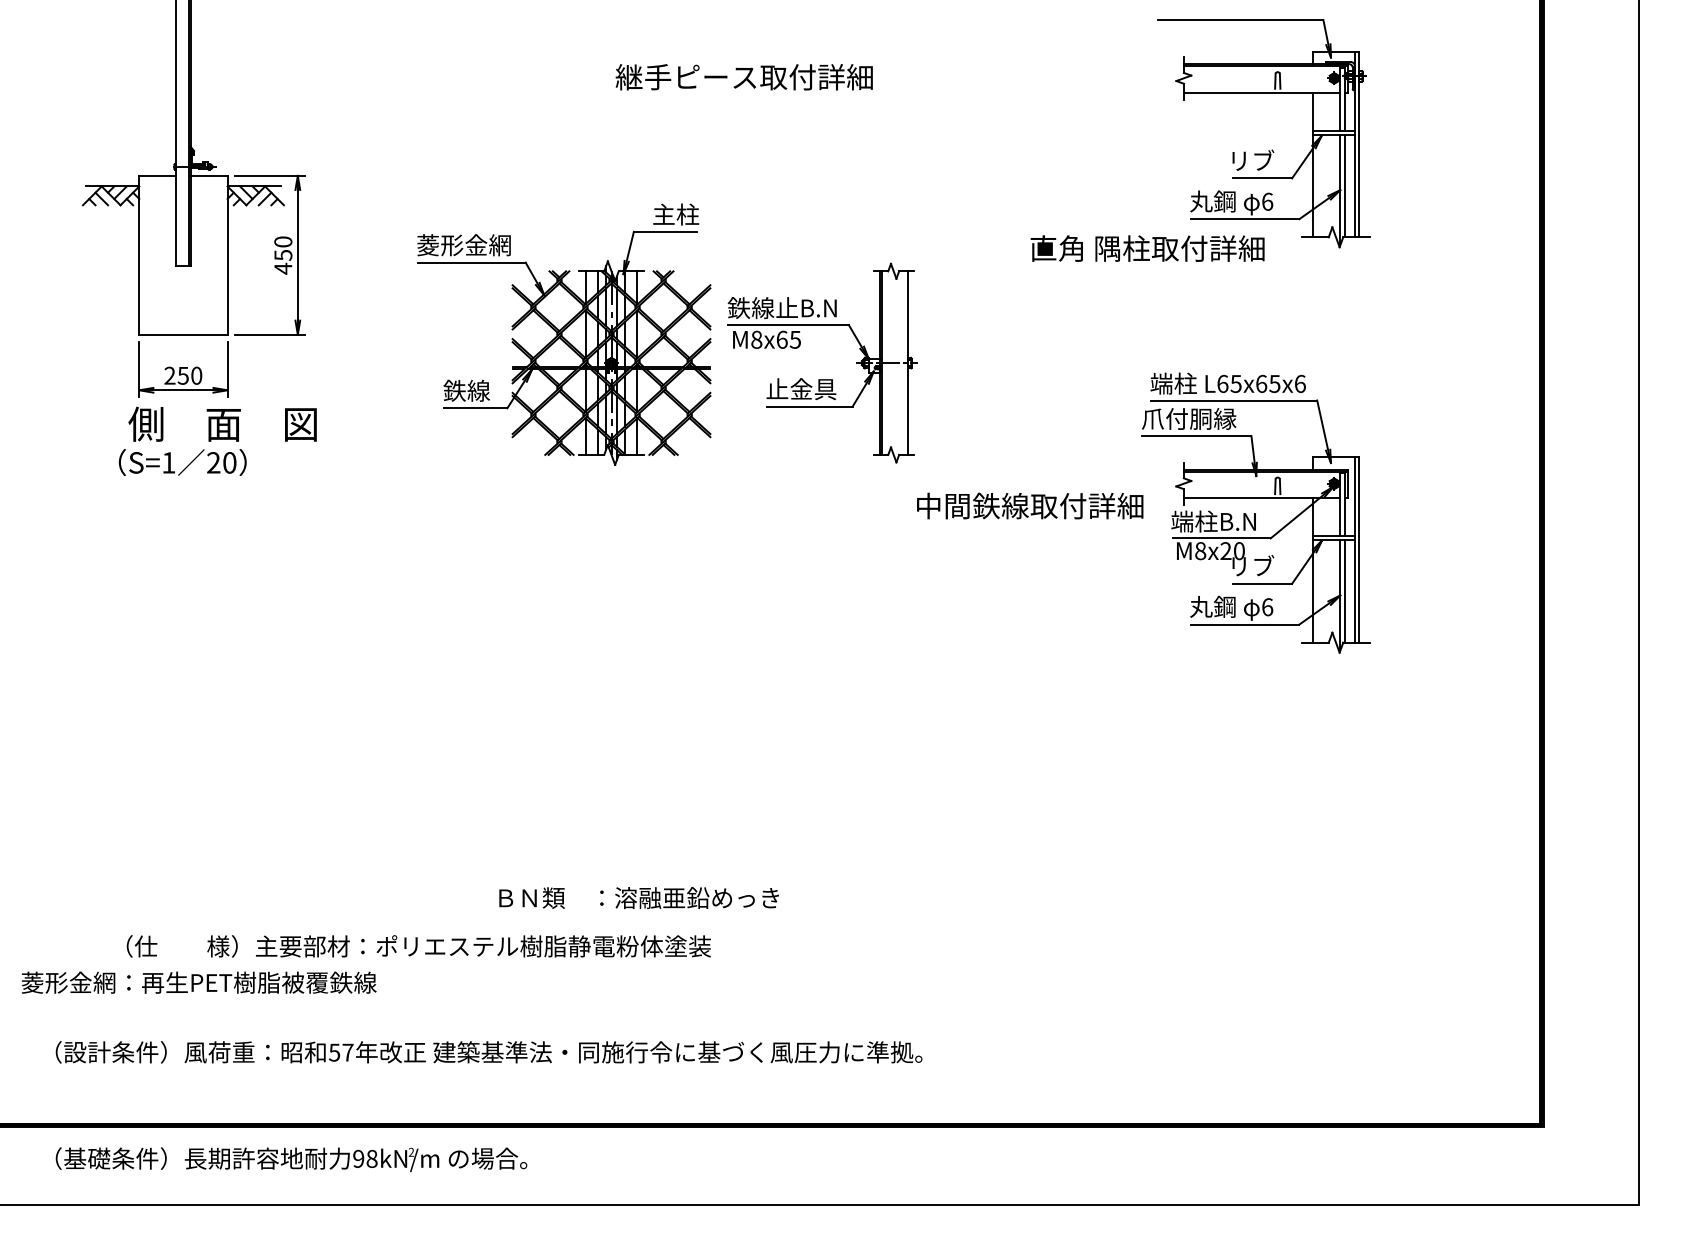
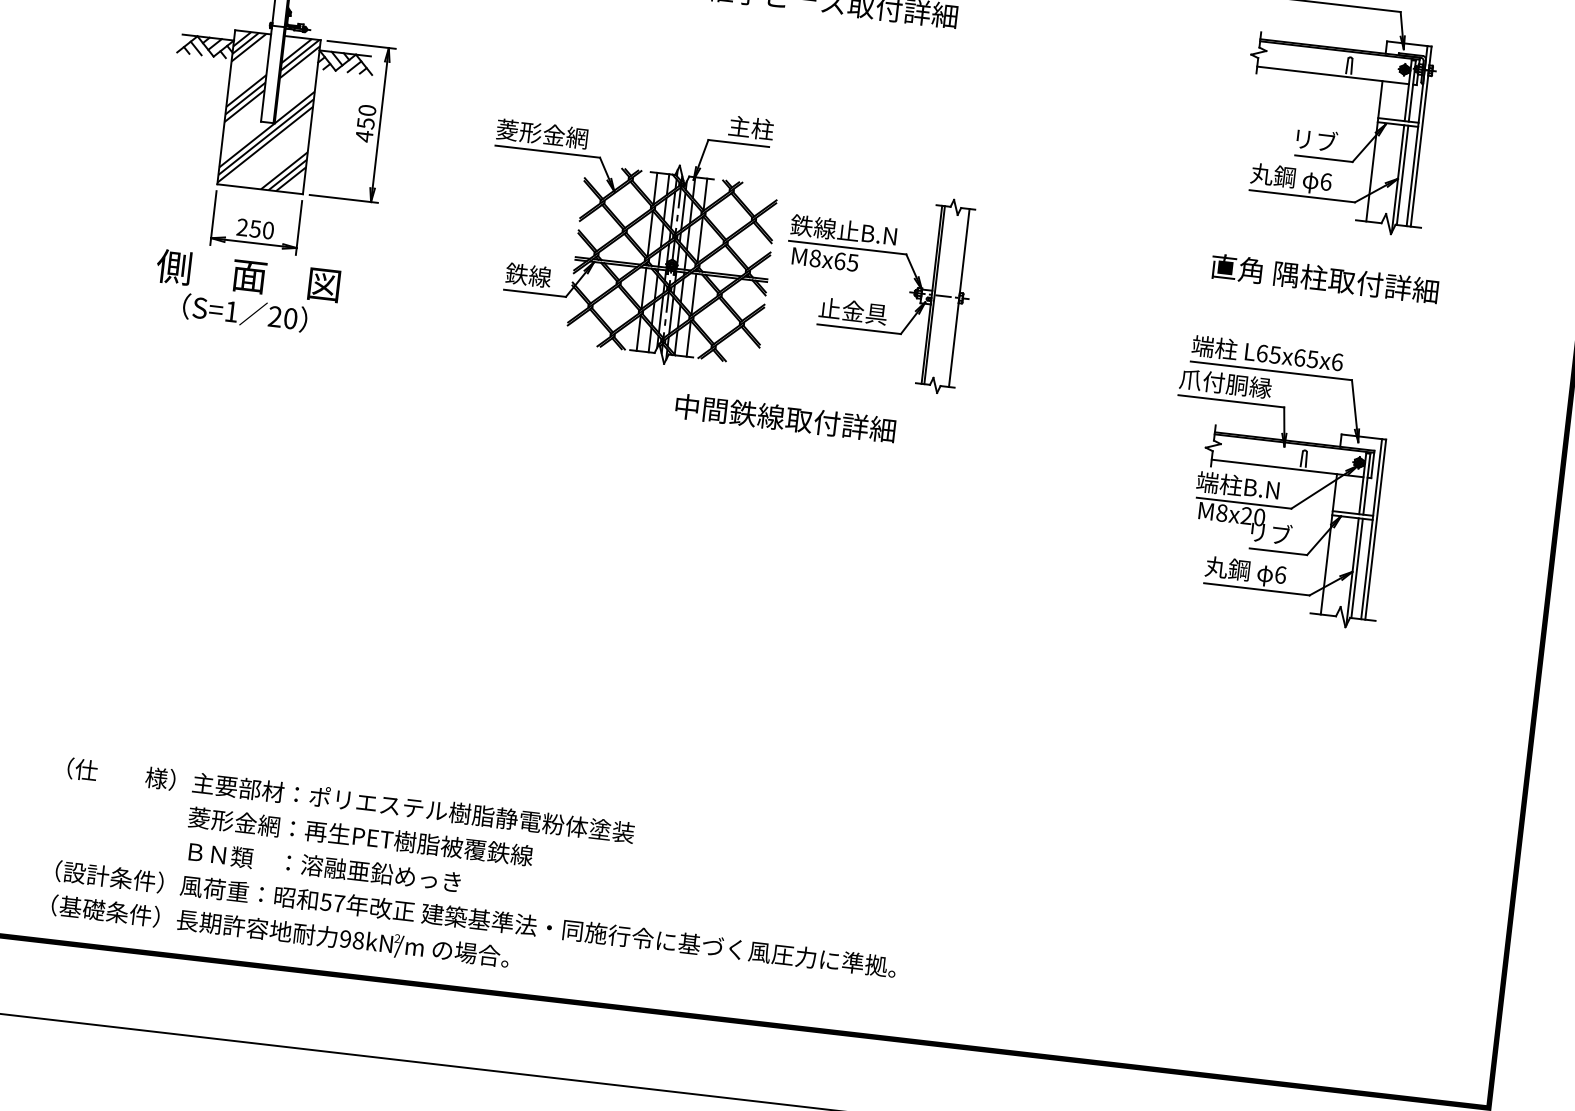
text: (1147, 248) -> (1324, 278), moved
hatch: (183, 254) -> (269, 111), added
text: (222, 423) -> (248, 275), moved
text: (1030, 505) -> (785, 417), moved
text: (638, 898) -> (324, 867), moved
text: (418, 946) -> (350, 800), moved
text: (199, 982) -> (361, 836), moved
text: (291, 1159) -> (280, 932), moved

